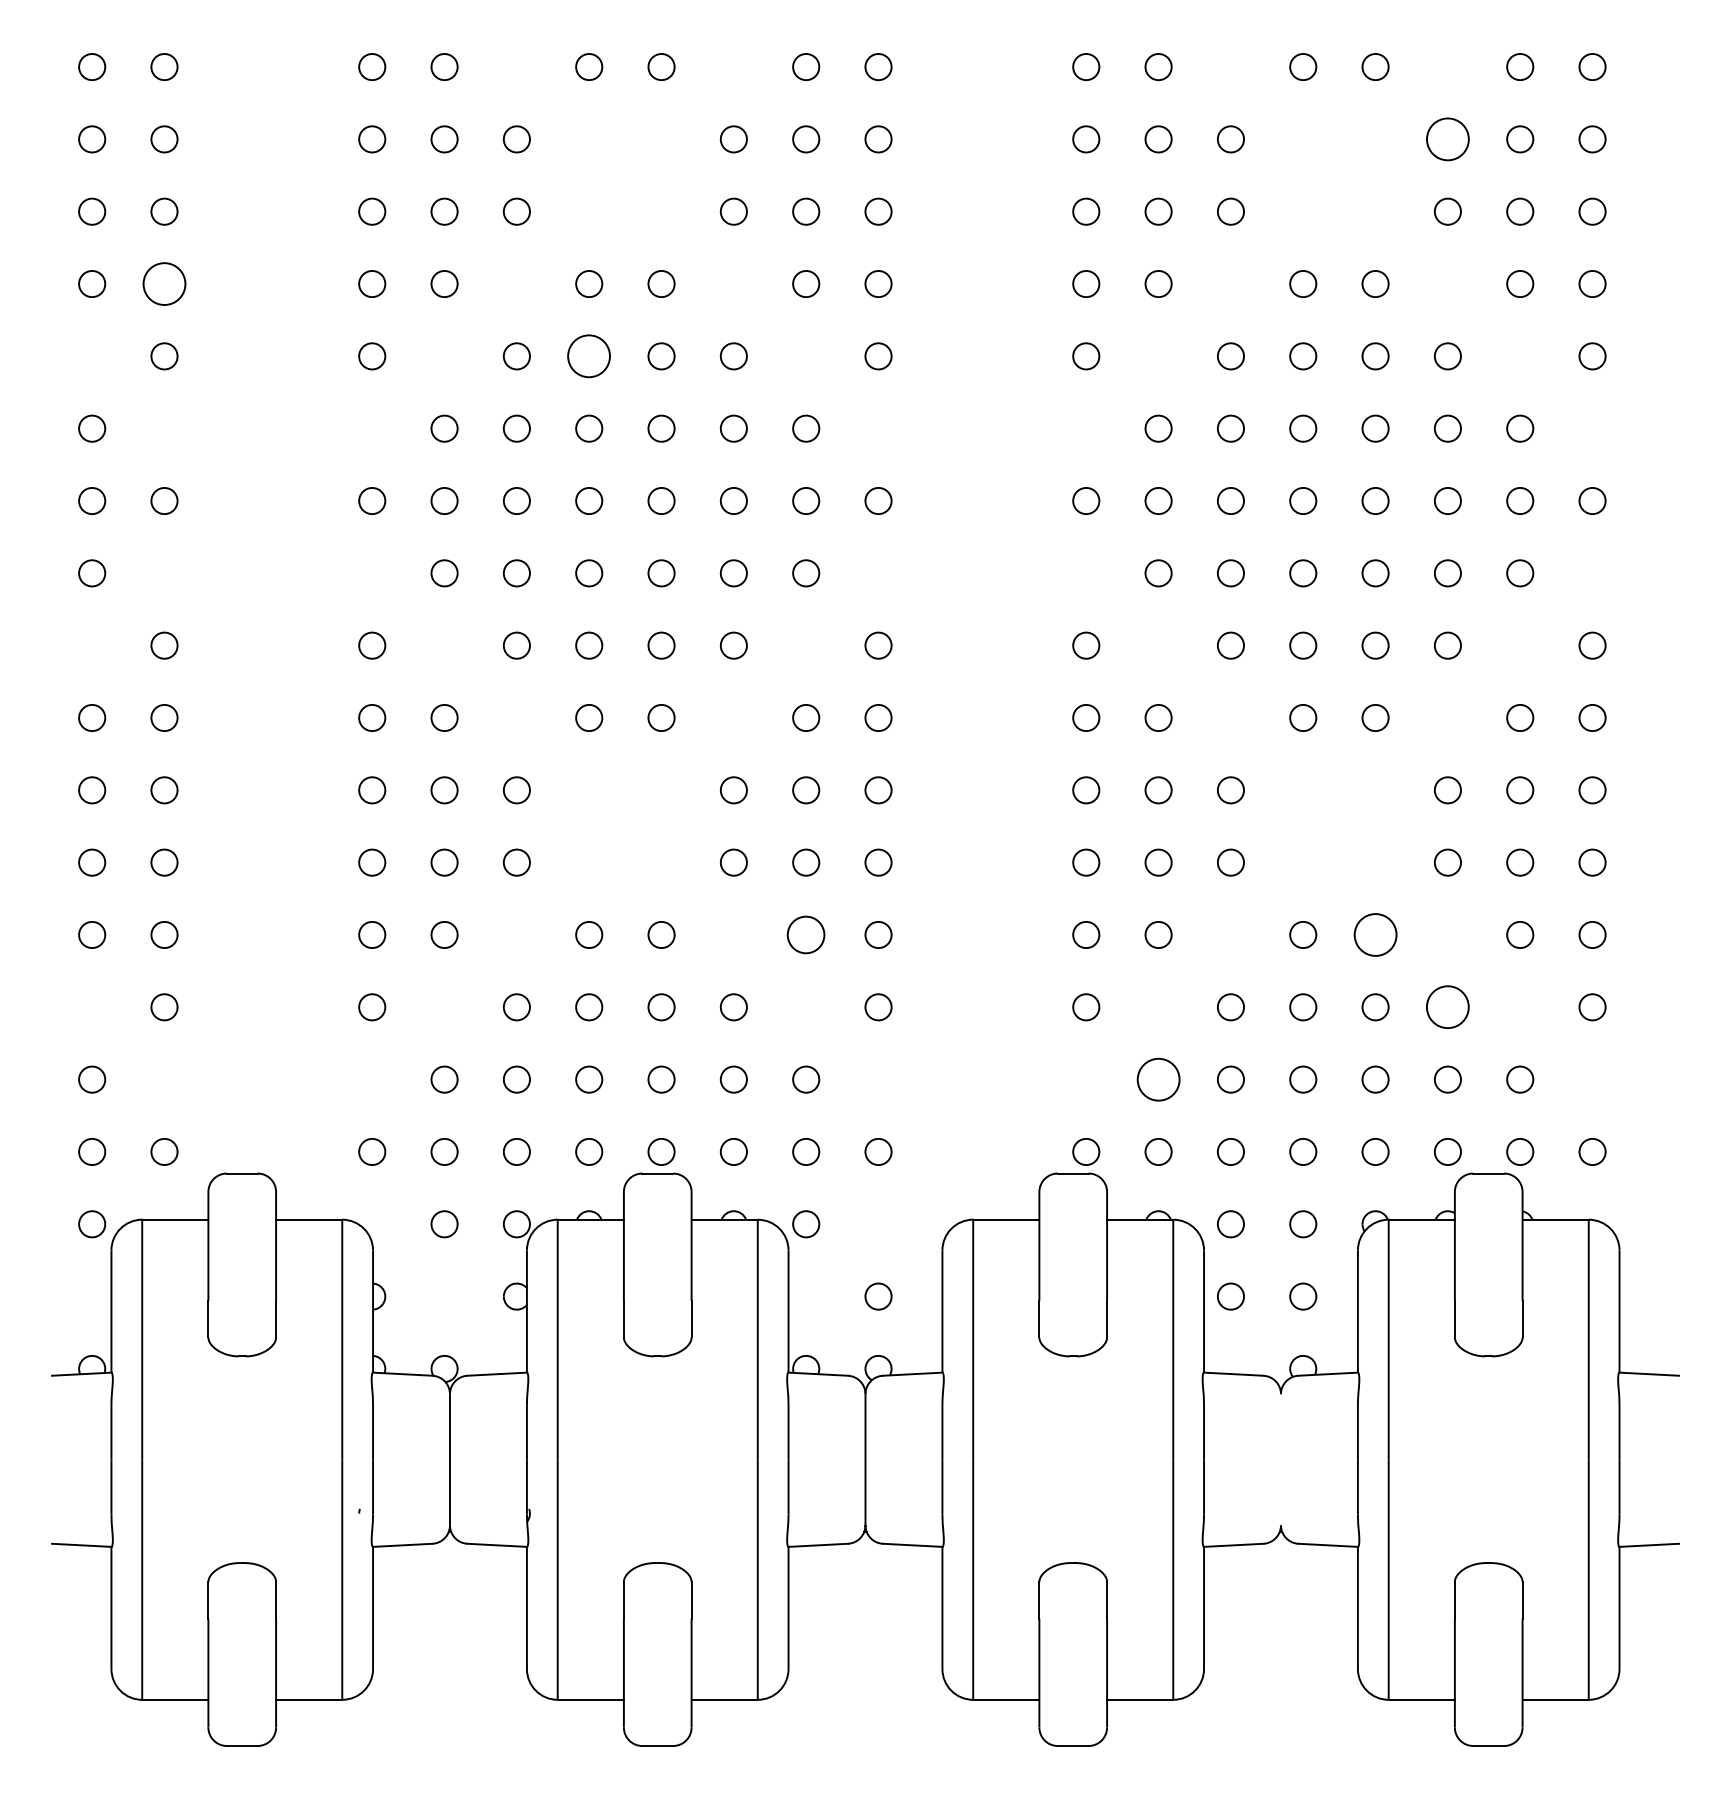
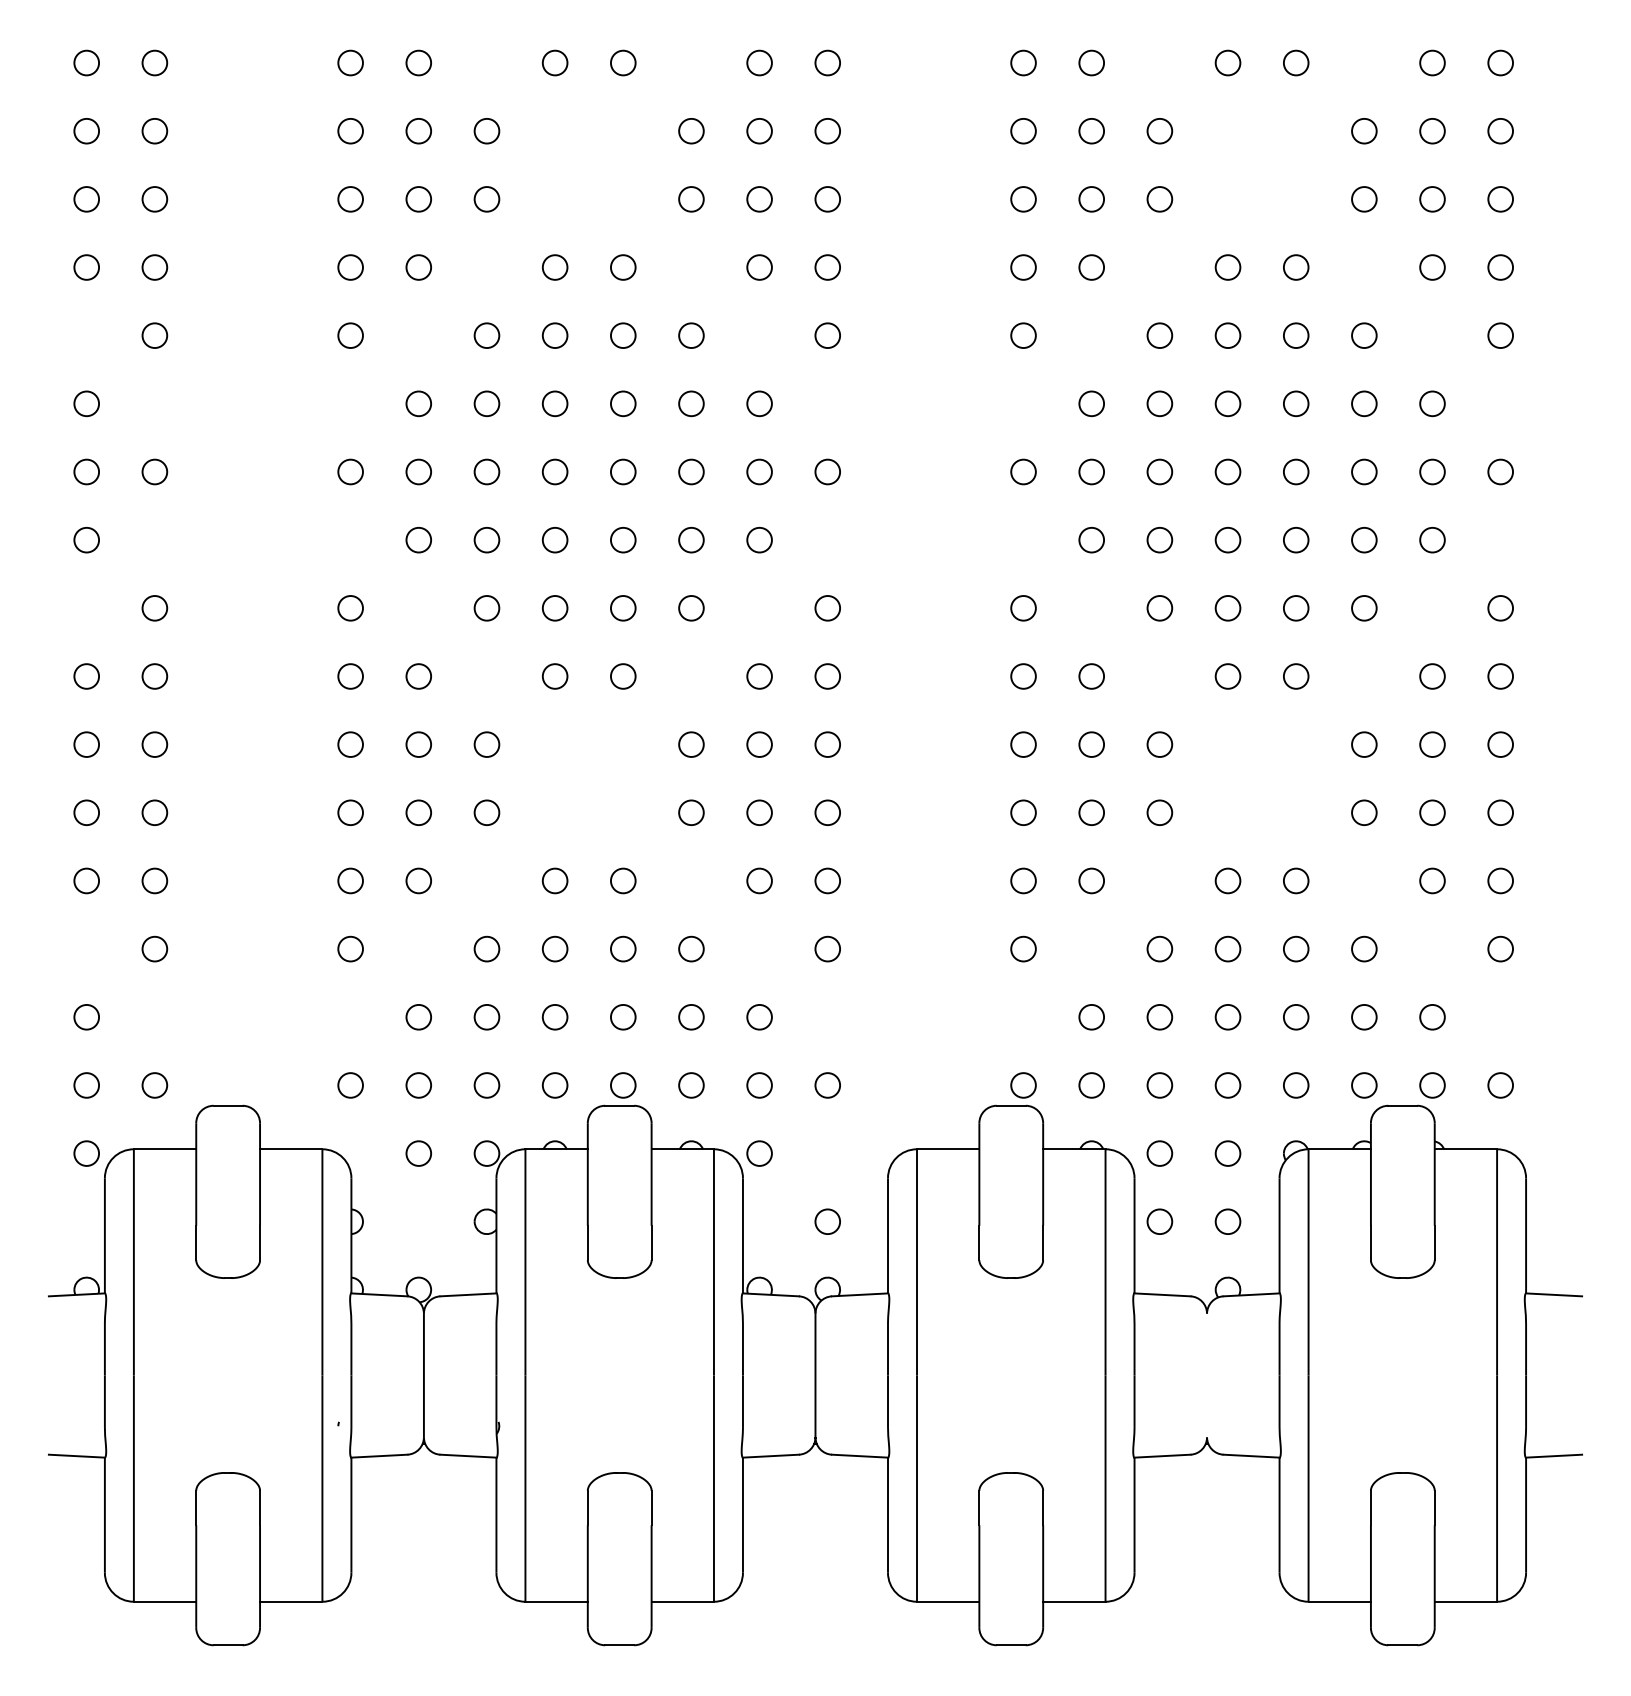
circle: (1447, 139) -> (1363, 131), size x0.62
circle: (164, 283) -> (154, 267), size x0.62
circle: (589, 356) -> (555, 335), size x0.62
circle: (806, 934) -> (759, 880), size x0.71
circle: (1375, 934) -> (1296, 880), size x0.62
circle: (1447, 1007) -> (1363, 949), size x0.62
circle: (1158, 1079) -> (1091, 1017), size x0.62

